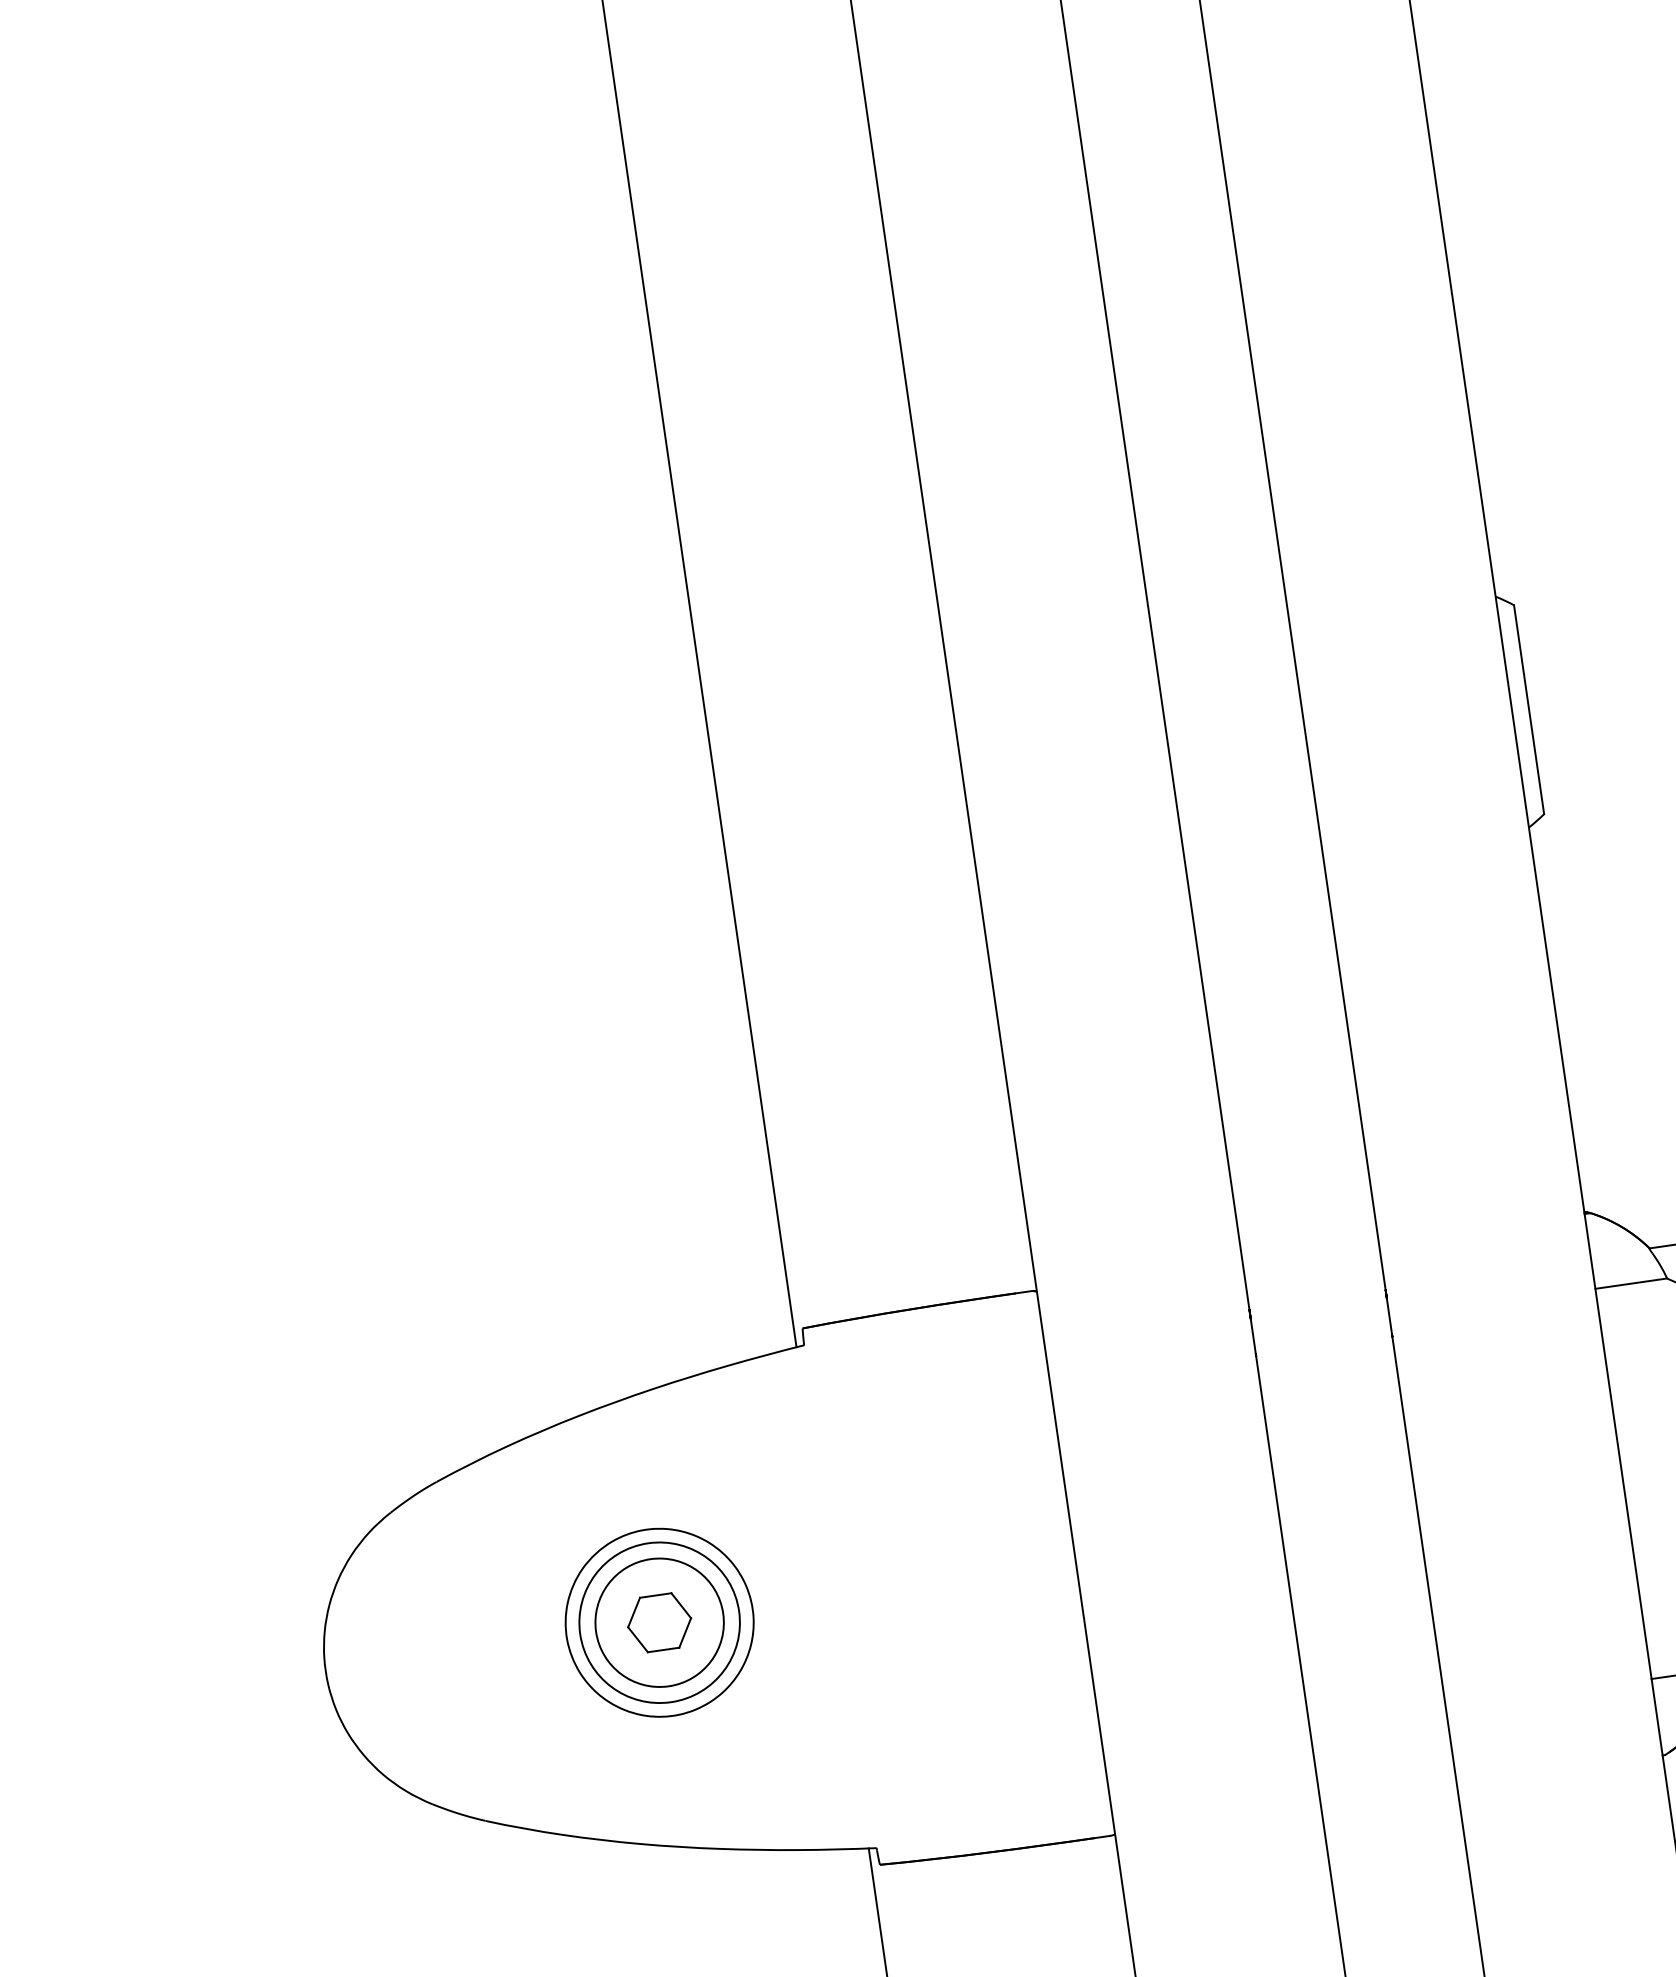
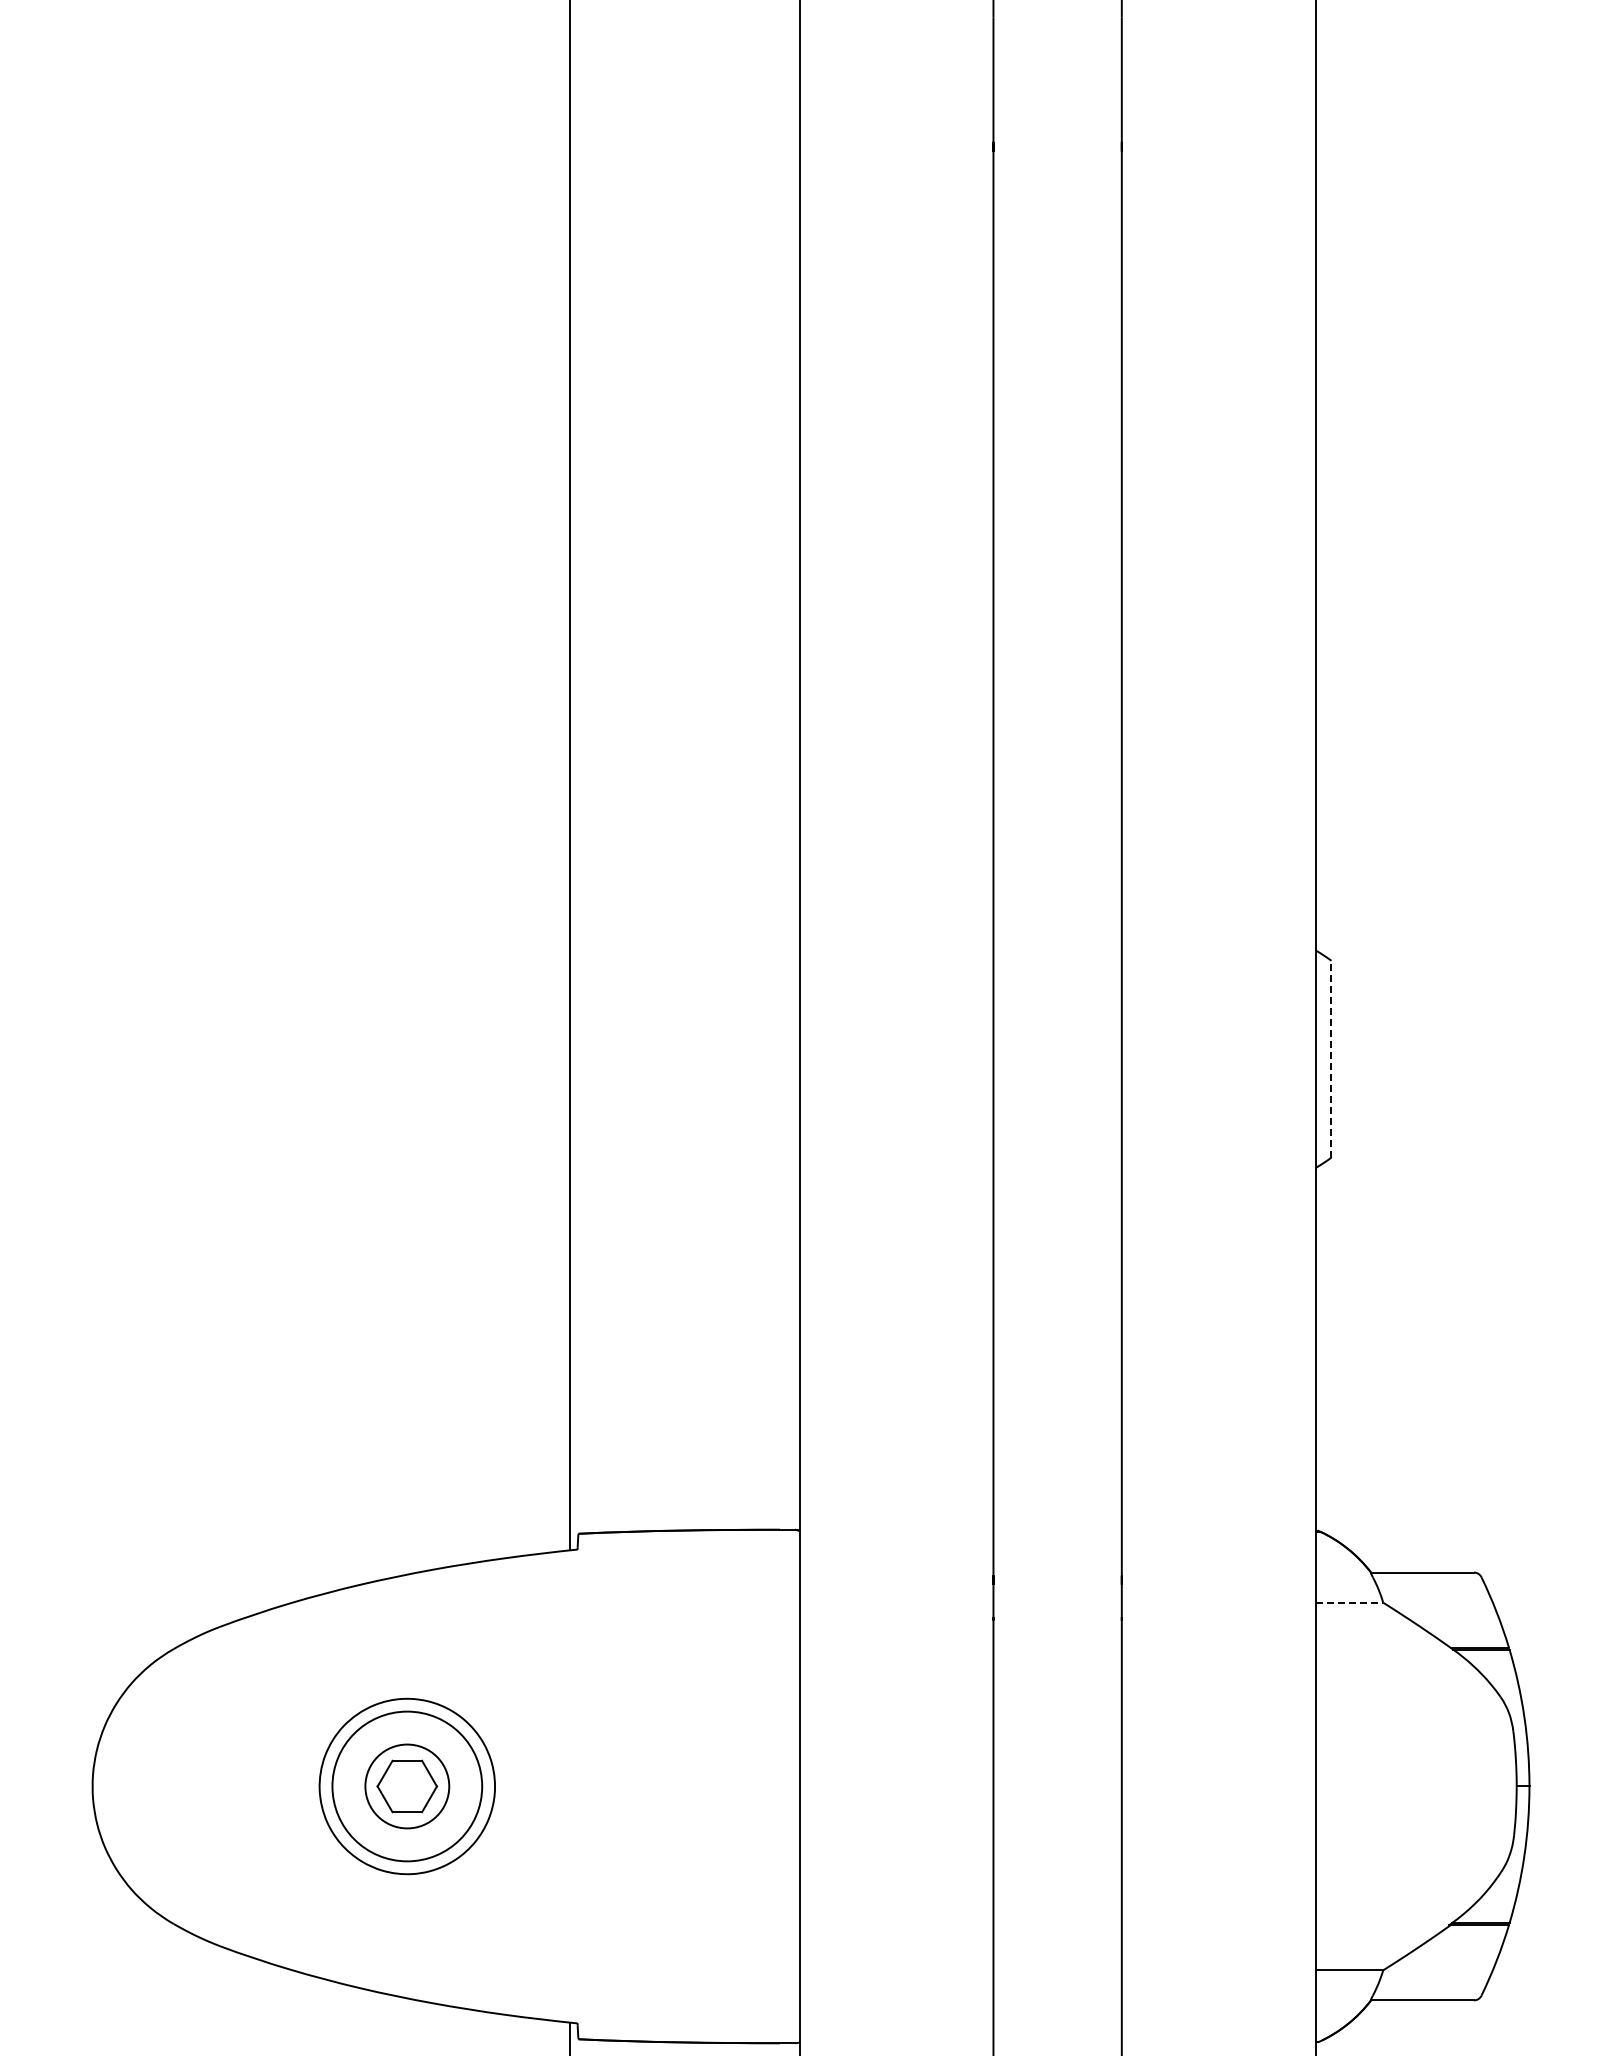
line: (1529, 708) -> (1331, 1058), solid -> dashed
line: (1631, 1283) -> (1349, 1602), solid -> dashed
circle: (659, 1622) -> (407, 1786), size x0.7

